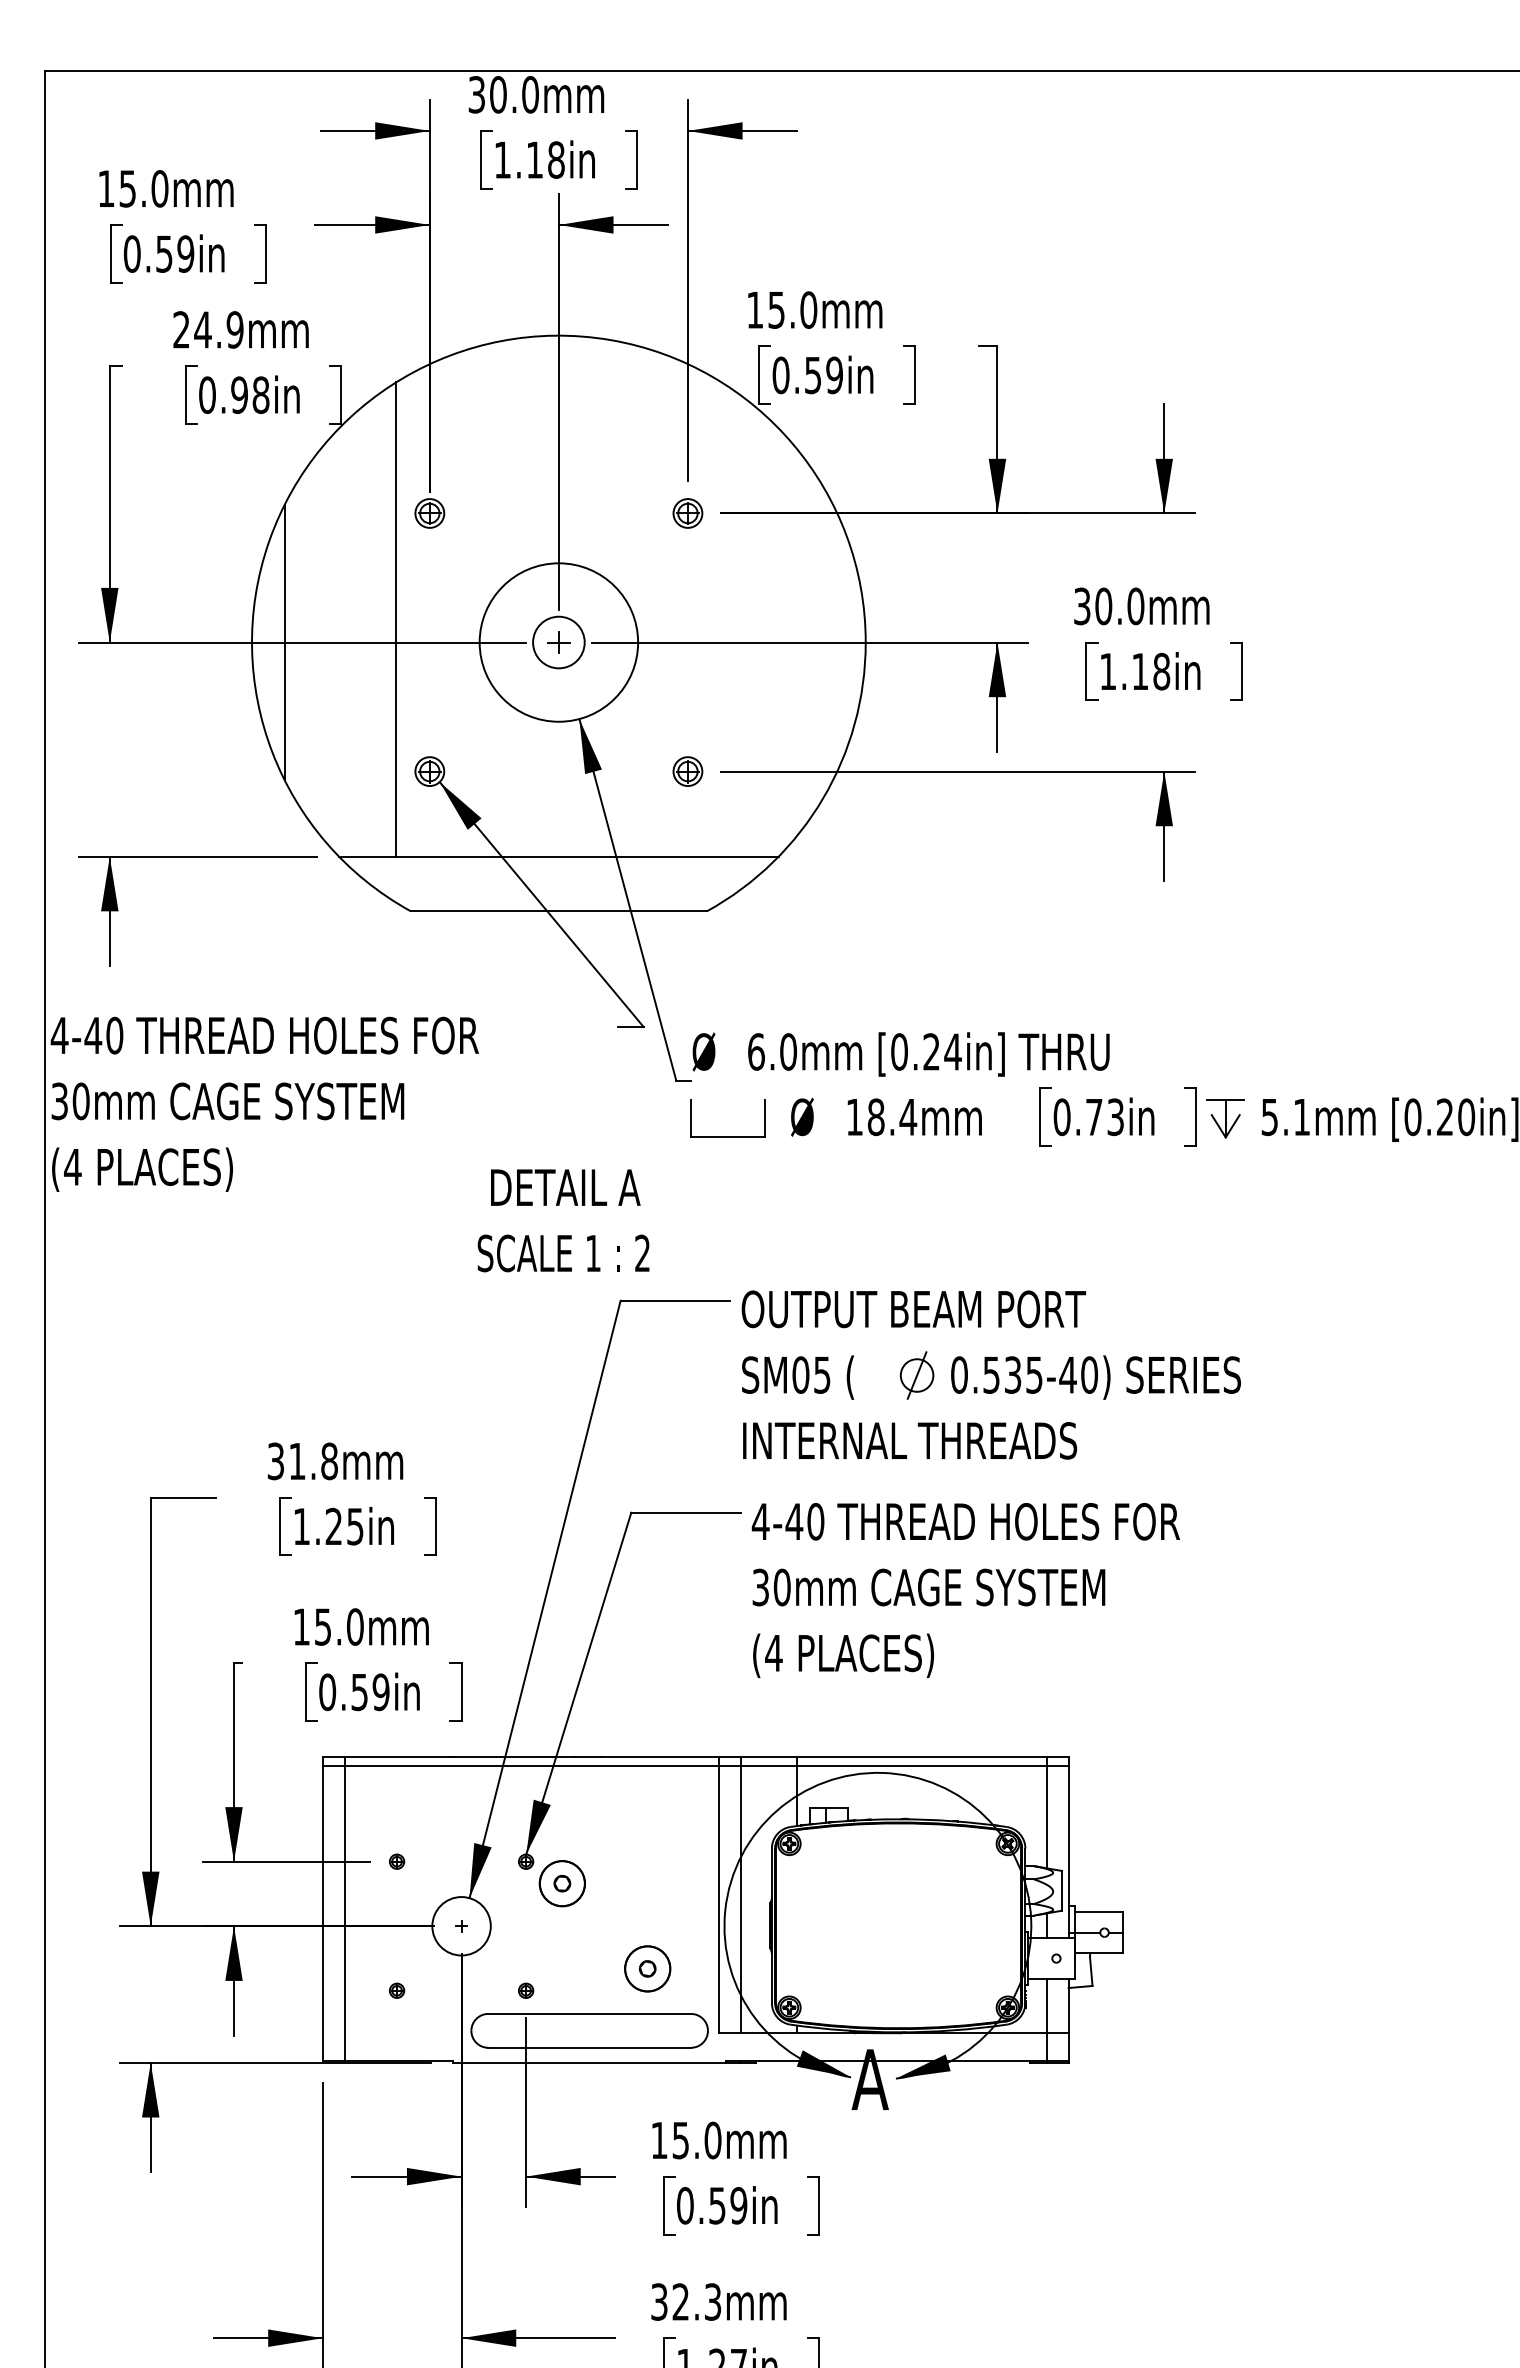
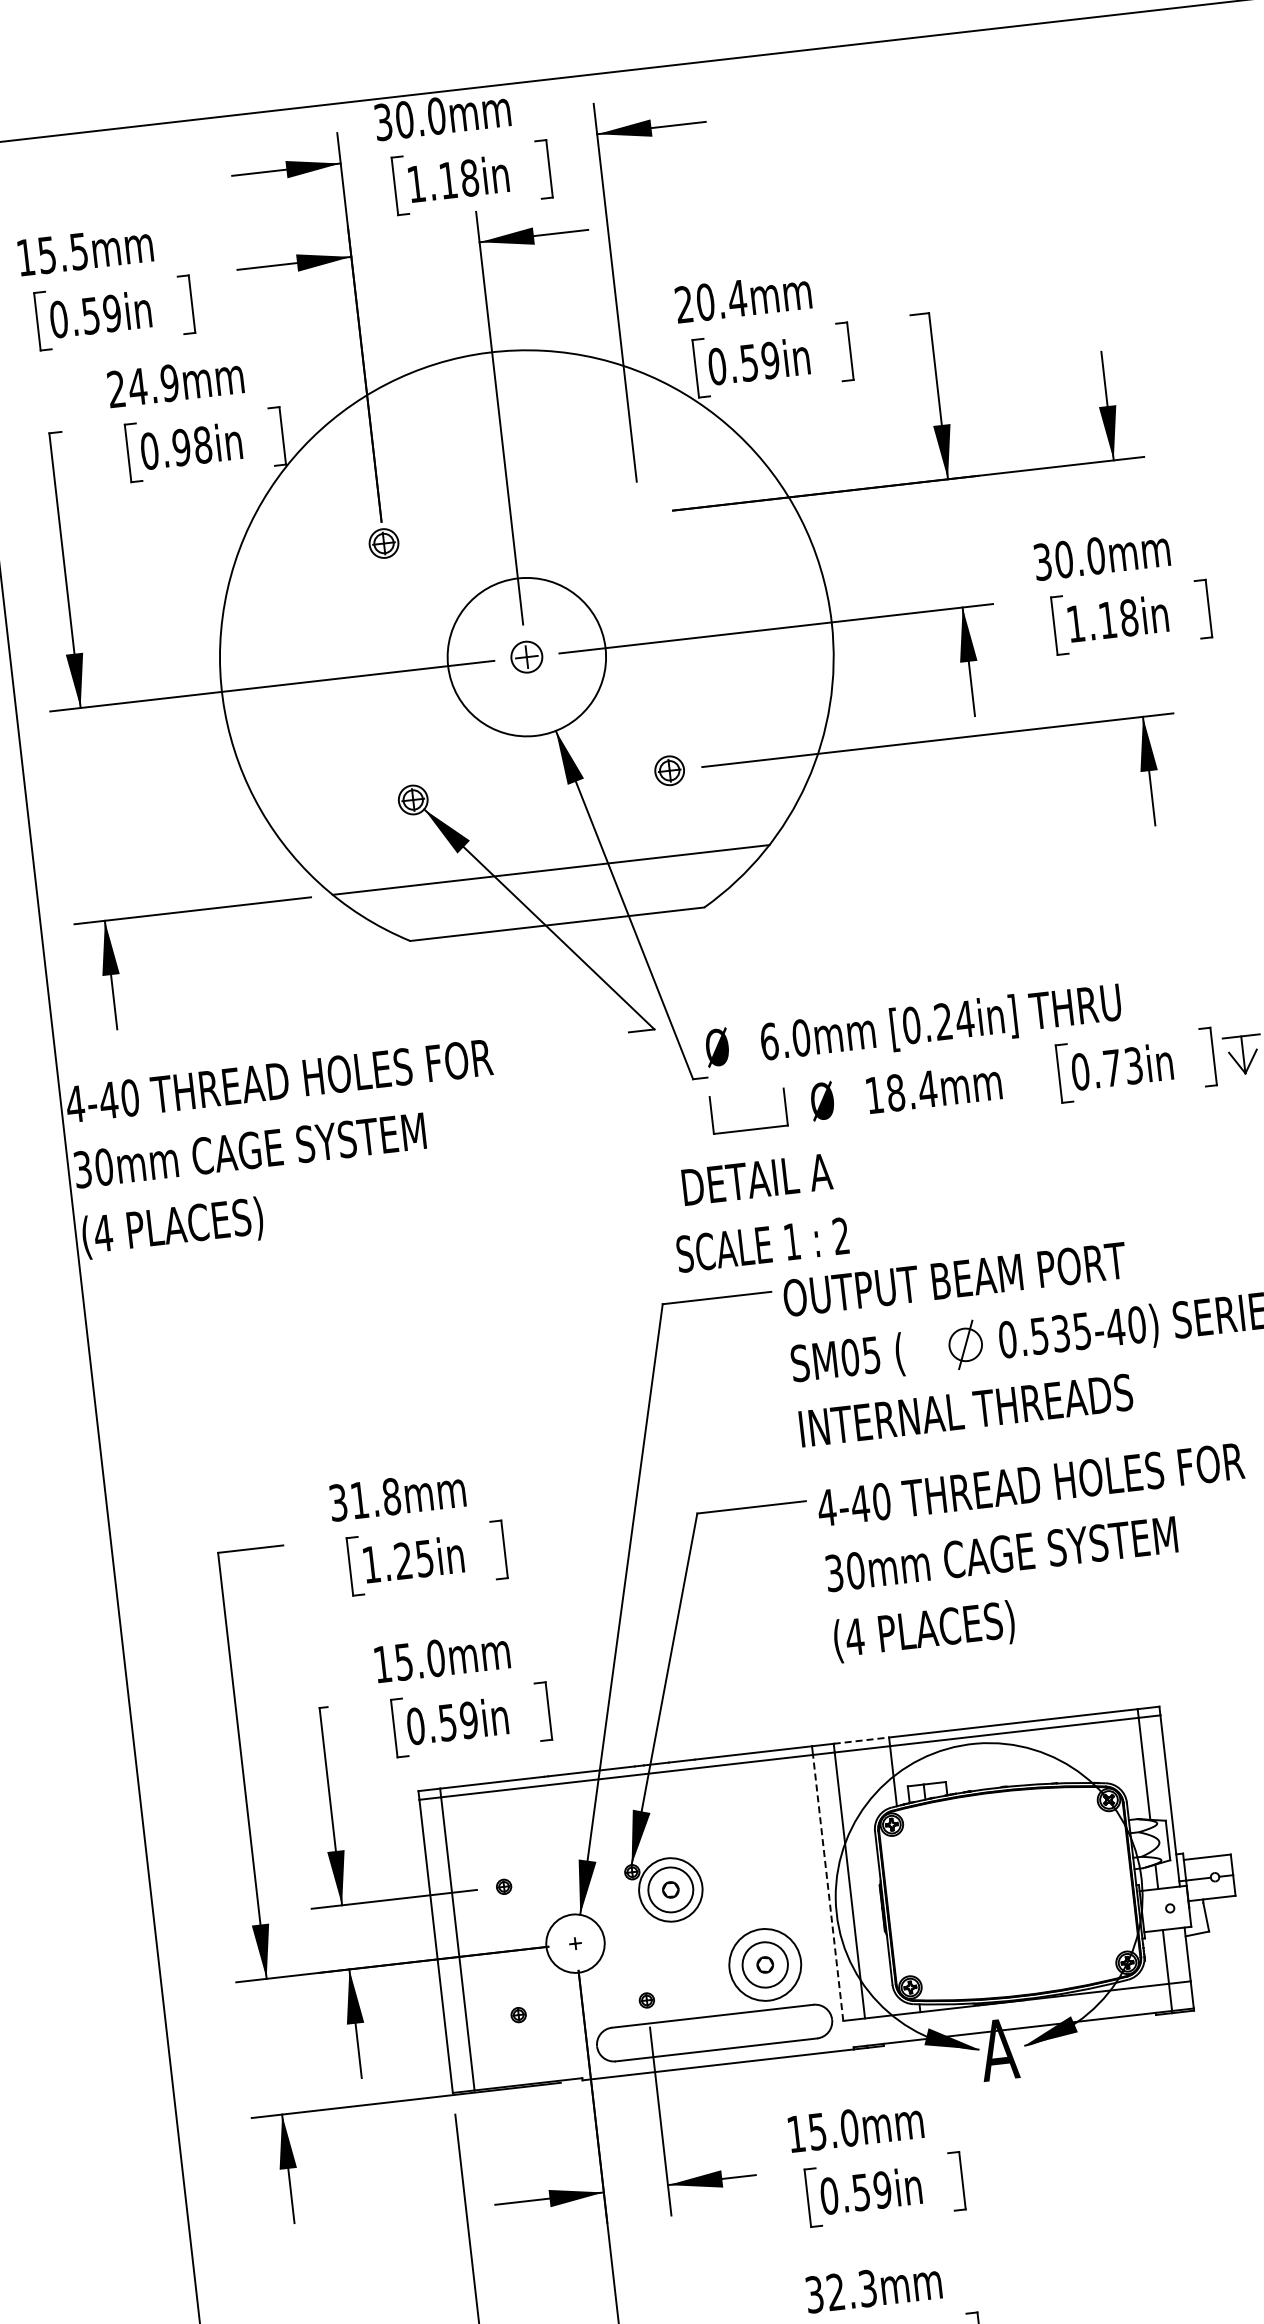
text: (159, 188) -> (78, 251), 15.0mm -> 15.5mm
text: (782, 309) -> (711, 300), 15.0mm -> 20.4mm
part: (687, 513) -> (640, 514), removed
line: (396, 619) -> (362, 652), removed
line: (284, 642) -> (254, 688), removed
circle: (558, 642) -> (526, 657), size x0.6
text: (563, 1220) -> (758, 1212), moved
line: (768, 1756) -> (861, 1740), solid -> dashed
circle: (562, 1883) -> (670, 1889), size x1.4
line: (718, 1899) -> (827, 1887), solid -> dashed
circle: (647, 1968) -> (765, 1964), size x1.6

